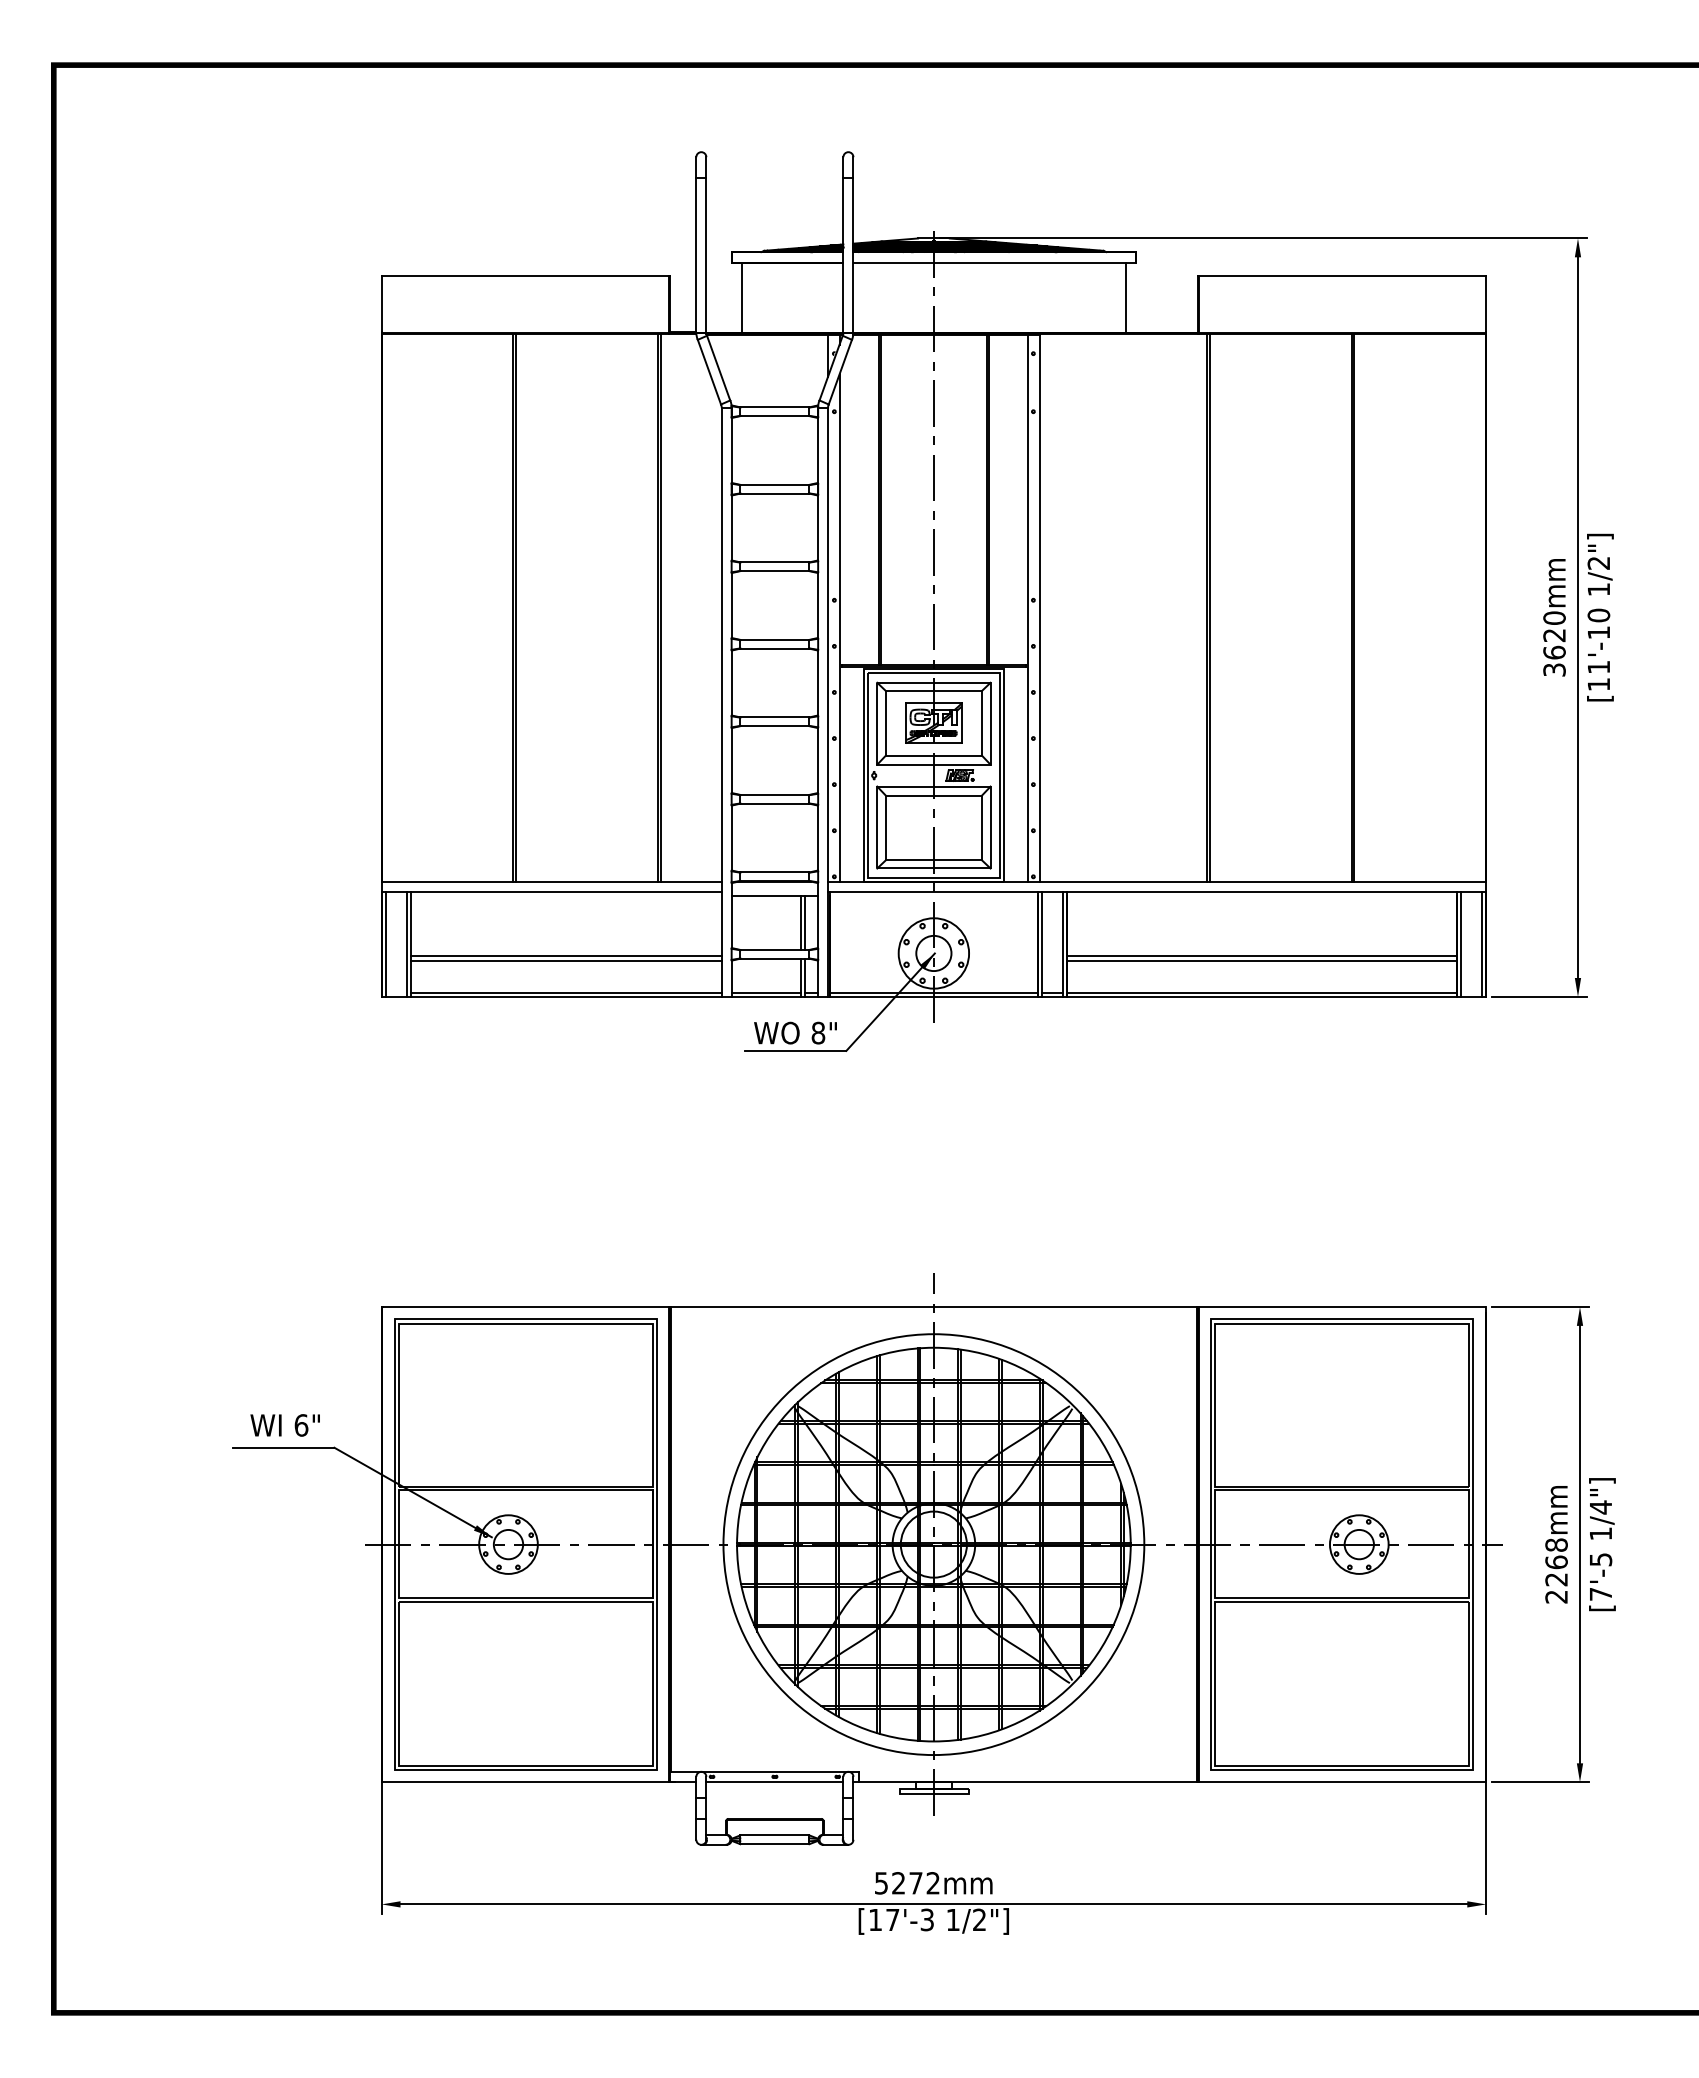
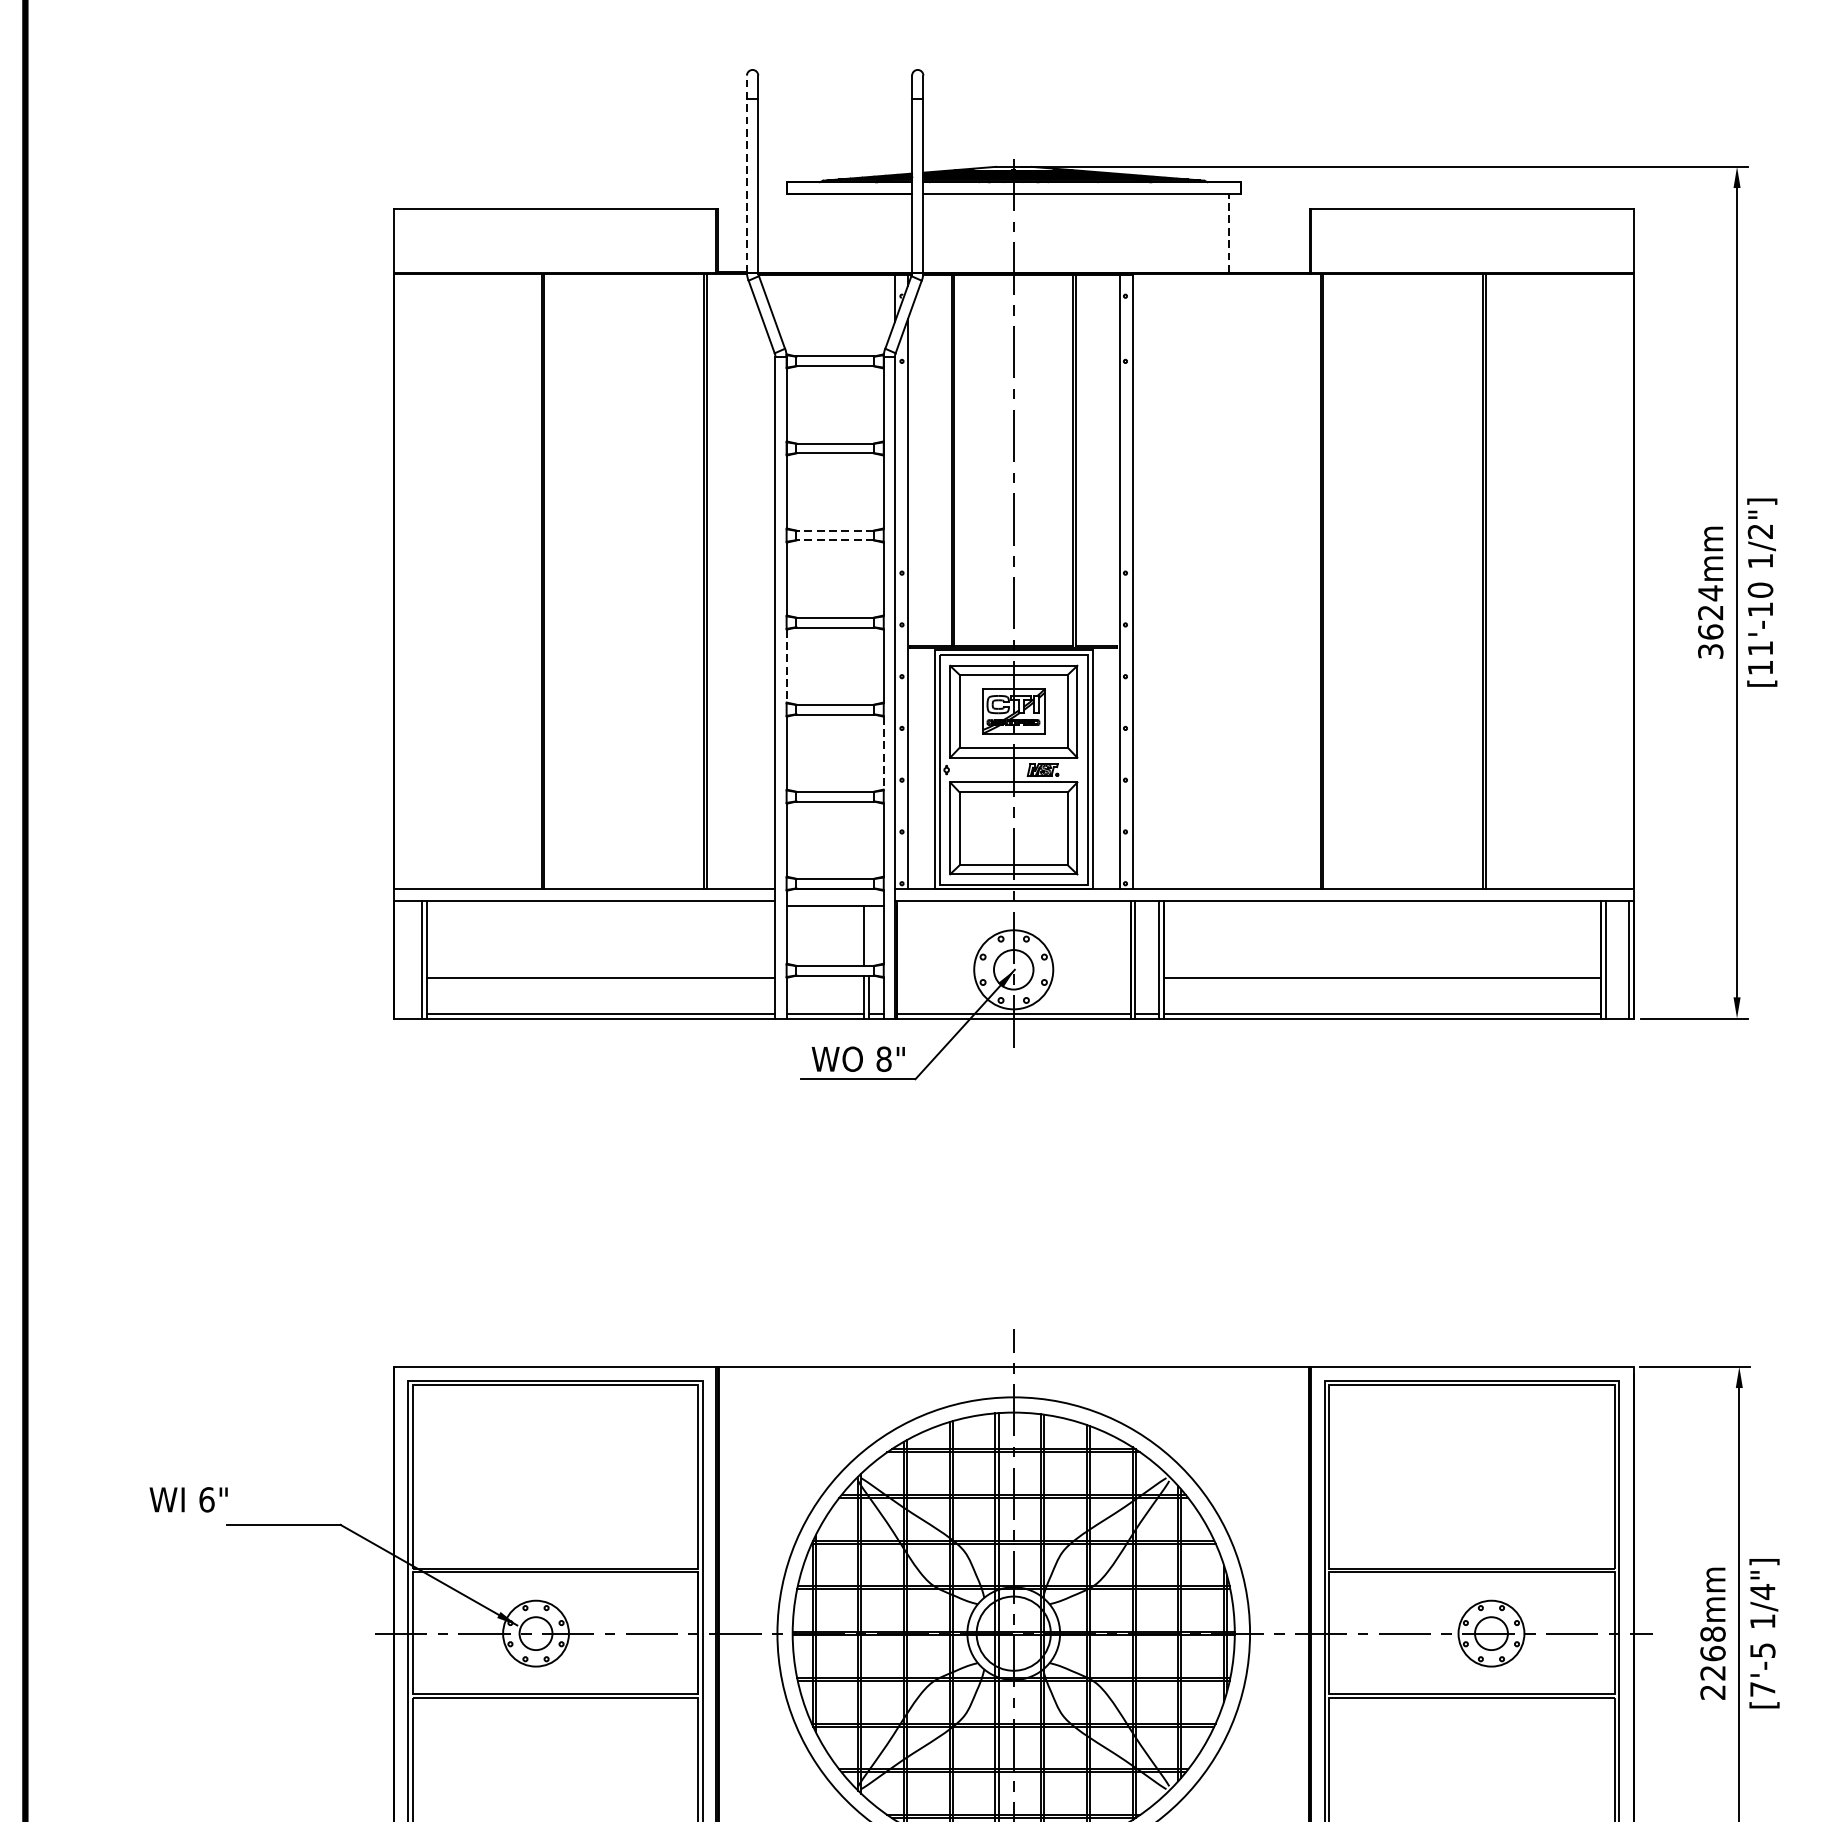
line: (696, 244) -> (747, 173), solid -> dashed
line: (742, 297) -> (798, 233), removed
line: (1125, 297) -> (1228, 233), solid -> dashed
line: (774, 562) -> (834, 530), solid -> dashed
line: (774, 571) -> (834, 540), solid -> dashed
text: (1554, 618) -> (1710, 593), 3620mm -> 3624mm
line: (731, 683) -> (786, 666), solid -> dashed
line: (818, 761) -> (884, 754), solid -> dashed
line: (804, 922) -> (868, 935), removed
line: (385, 944) -> (397, 959), removed
line: (565, 956) -> (600, 973), removed
line: (1261, 956) -> (1381, 973), removed
text: (284, 1425) -> (187, 1499), moved

